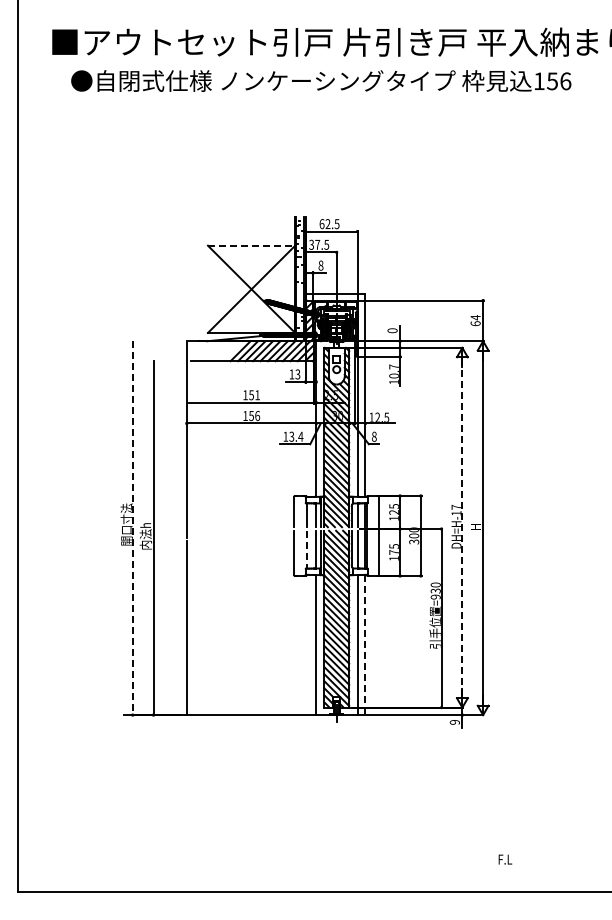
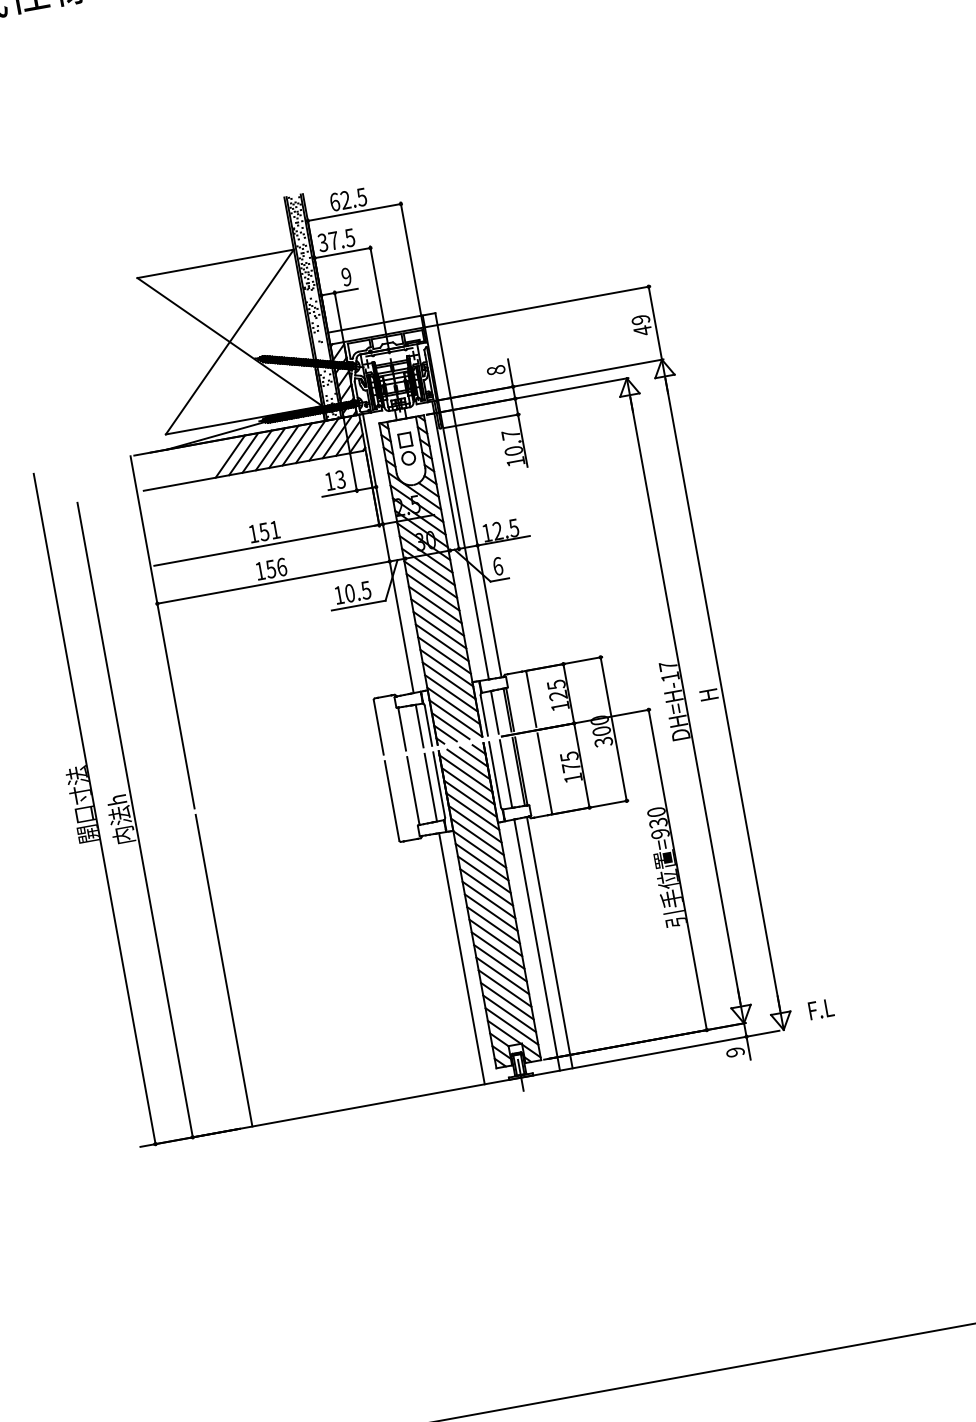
line: (251, 245) -> (215, 263), dashed -> solid
text: (320, 265) -> (345, 276), 8 -> 9
text: (475, 320) -> (641, 324), 64 -> 49
text: (393, 330) -> (497, 369), 0 -> 8
text: (296, 436) -> (358, 591), 13.4 -> 10.5
text: (373, 436) -> (496, 566), 8 -> 6
line: (132, 528) -> (94, 809), dashed -> solid
line: (462, 528) -> (685, 702), dashed -> solid
line: (306, 549) -> (413, 790), dashed -> solid
line: (365, 645) -> (550, 943), dashed -> solid
text: (505, 859) -> (821, 1009), moved

